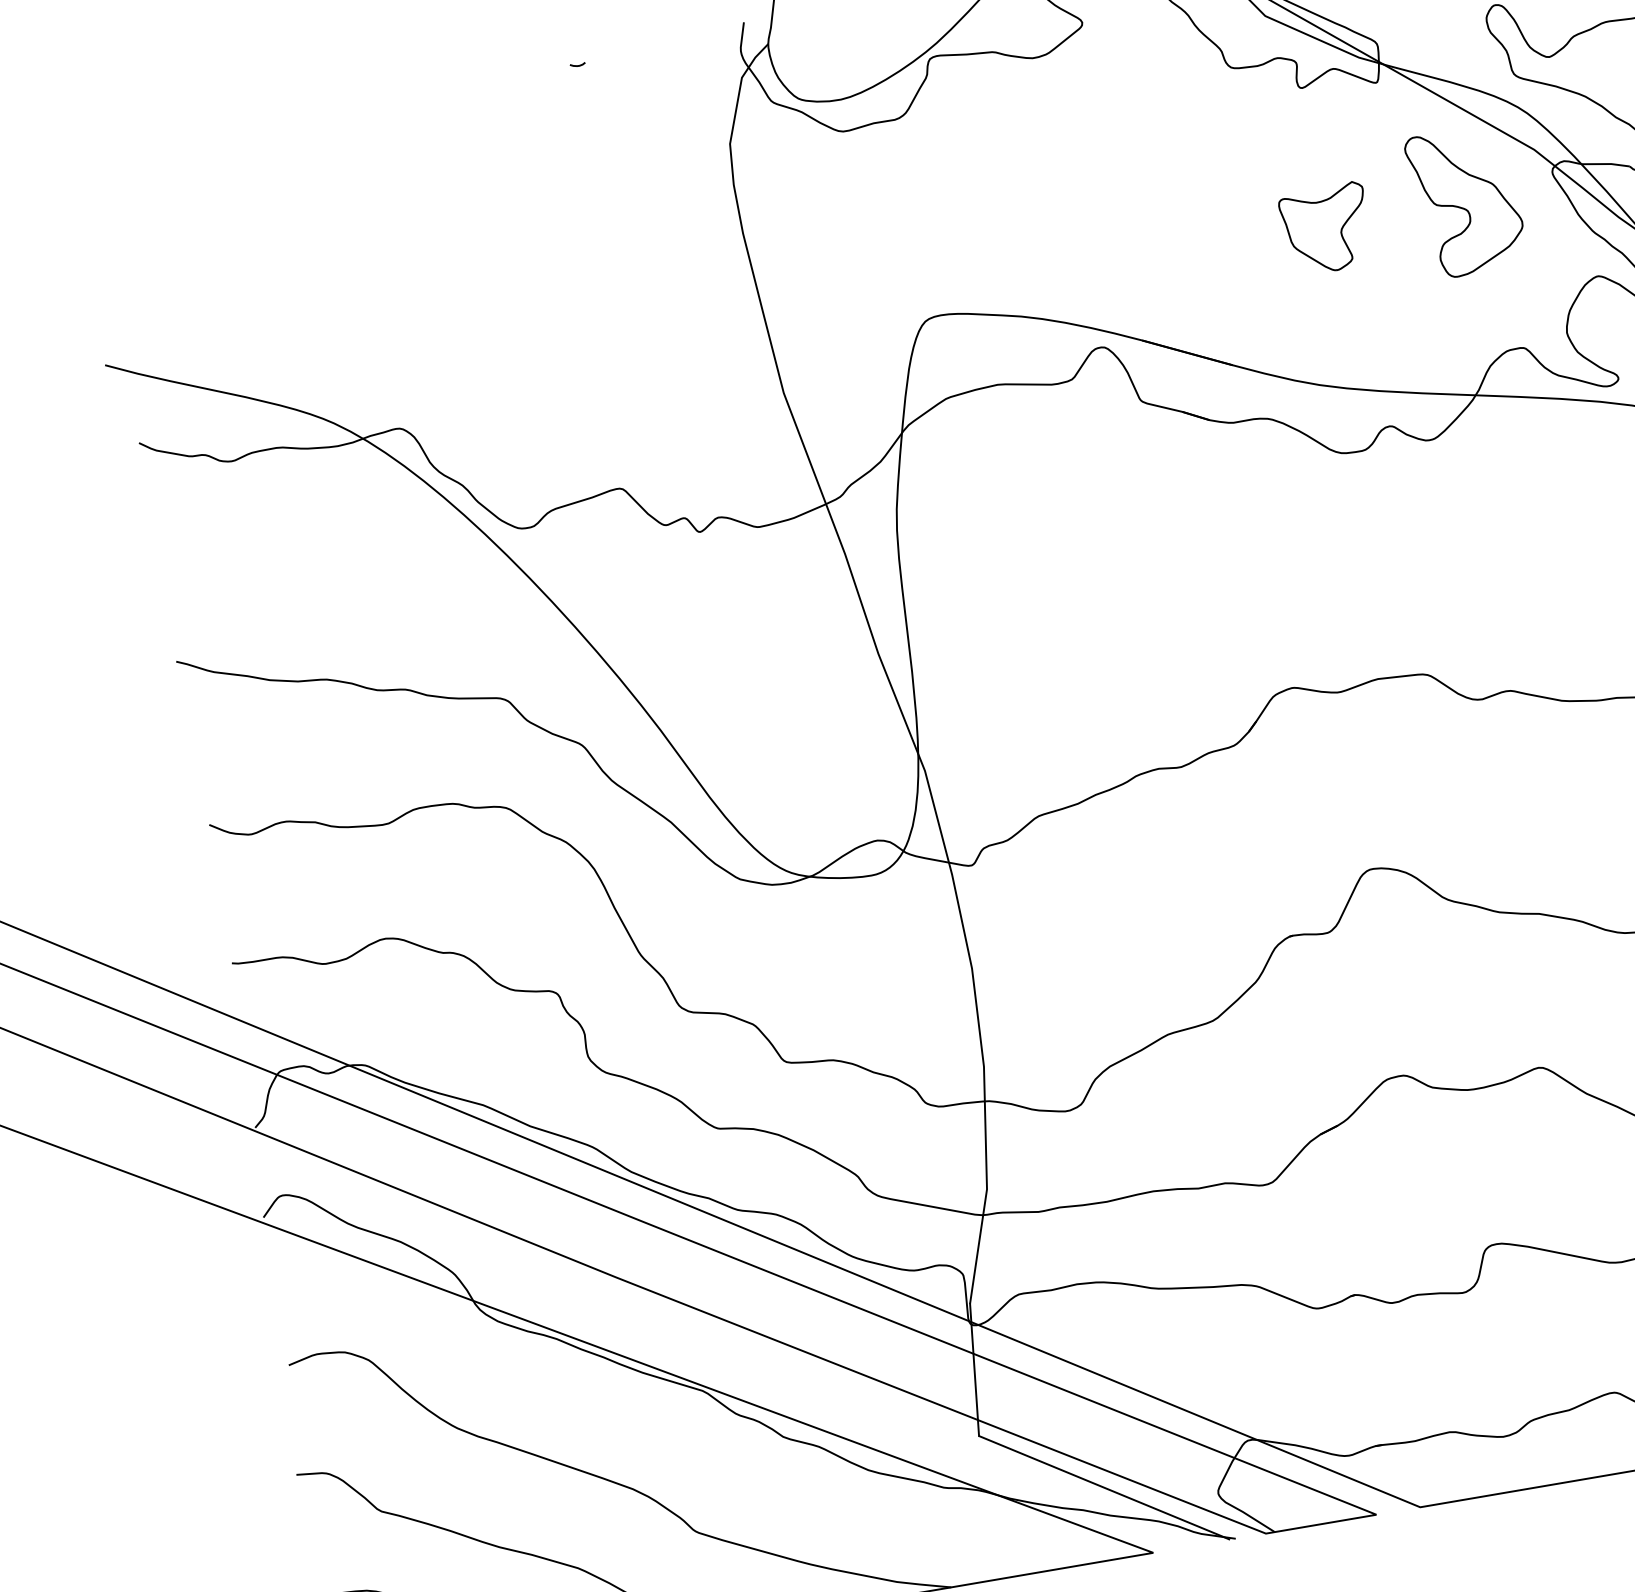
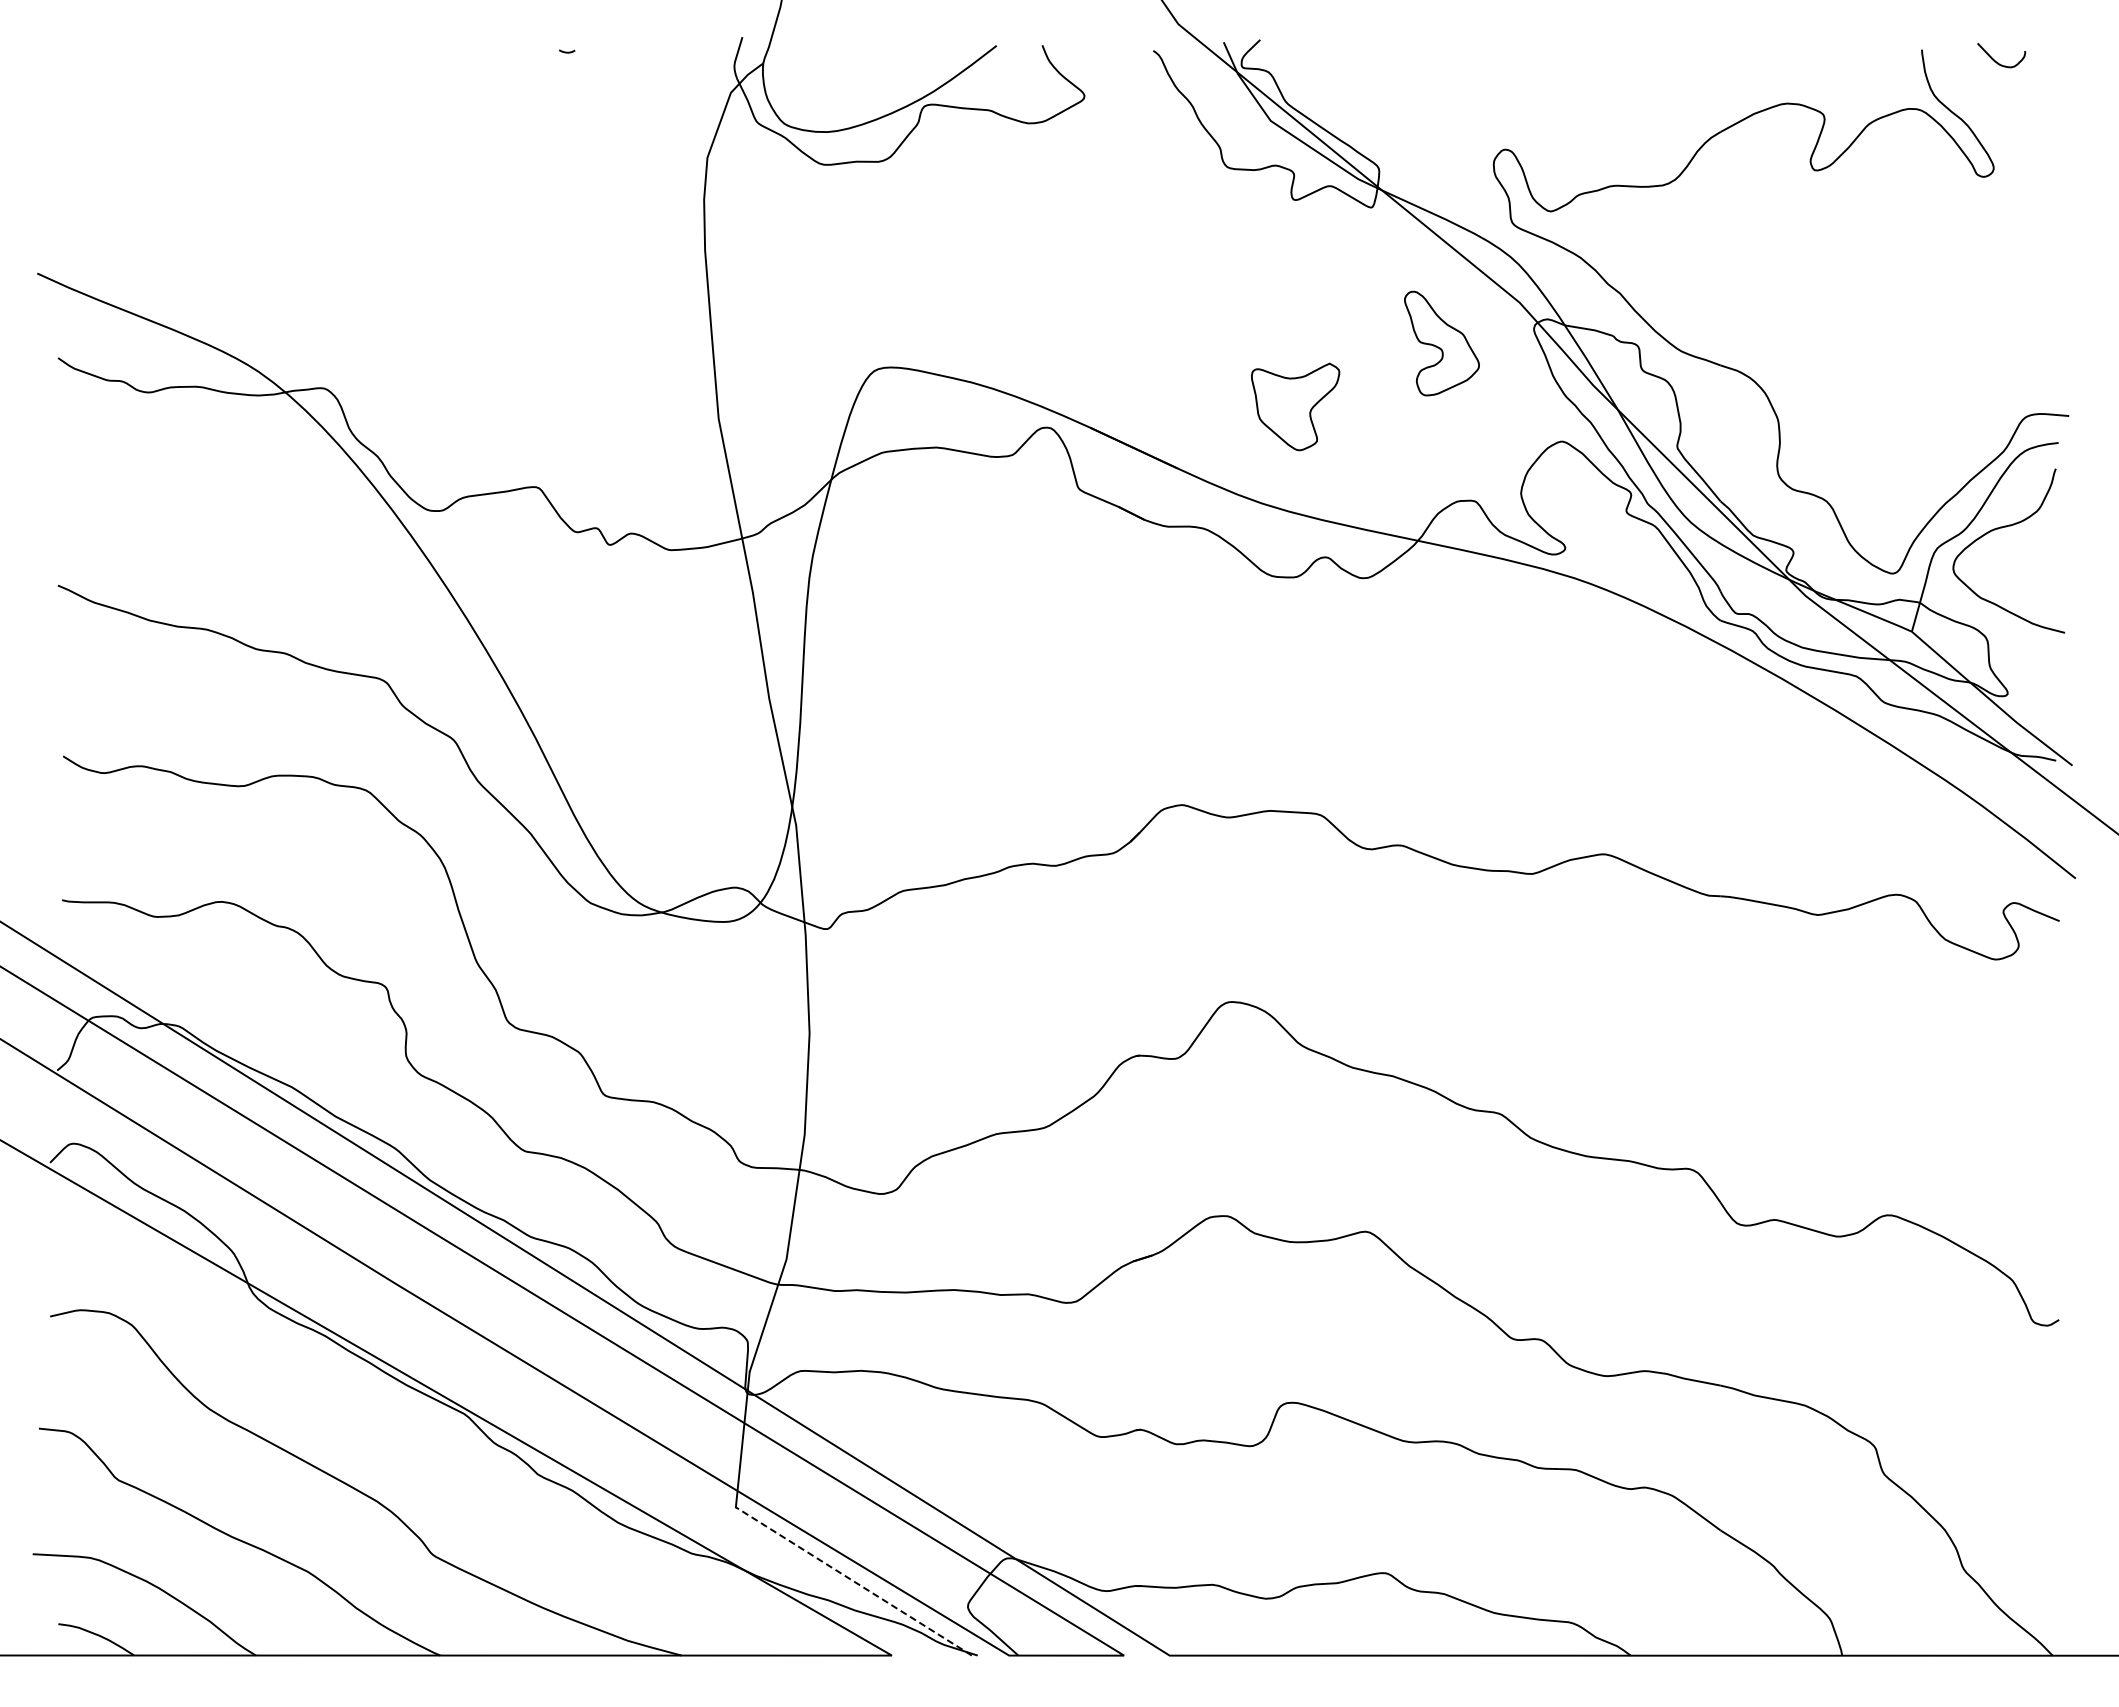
part: (1465, 201) -> (1441, 343), size x0.7
part: (1326, 228) -> (1295, 406), moved
line: (1105, 1487) -> (854, 1581), solid -> dashed

